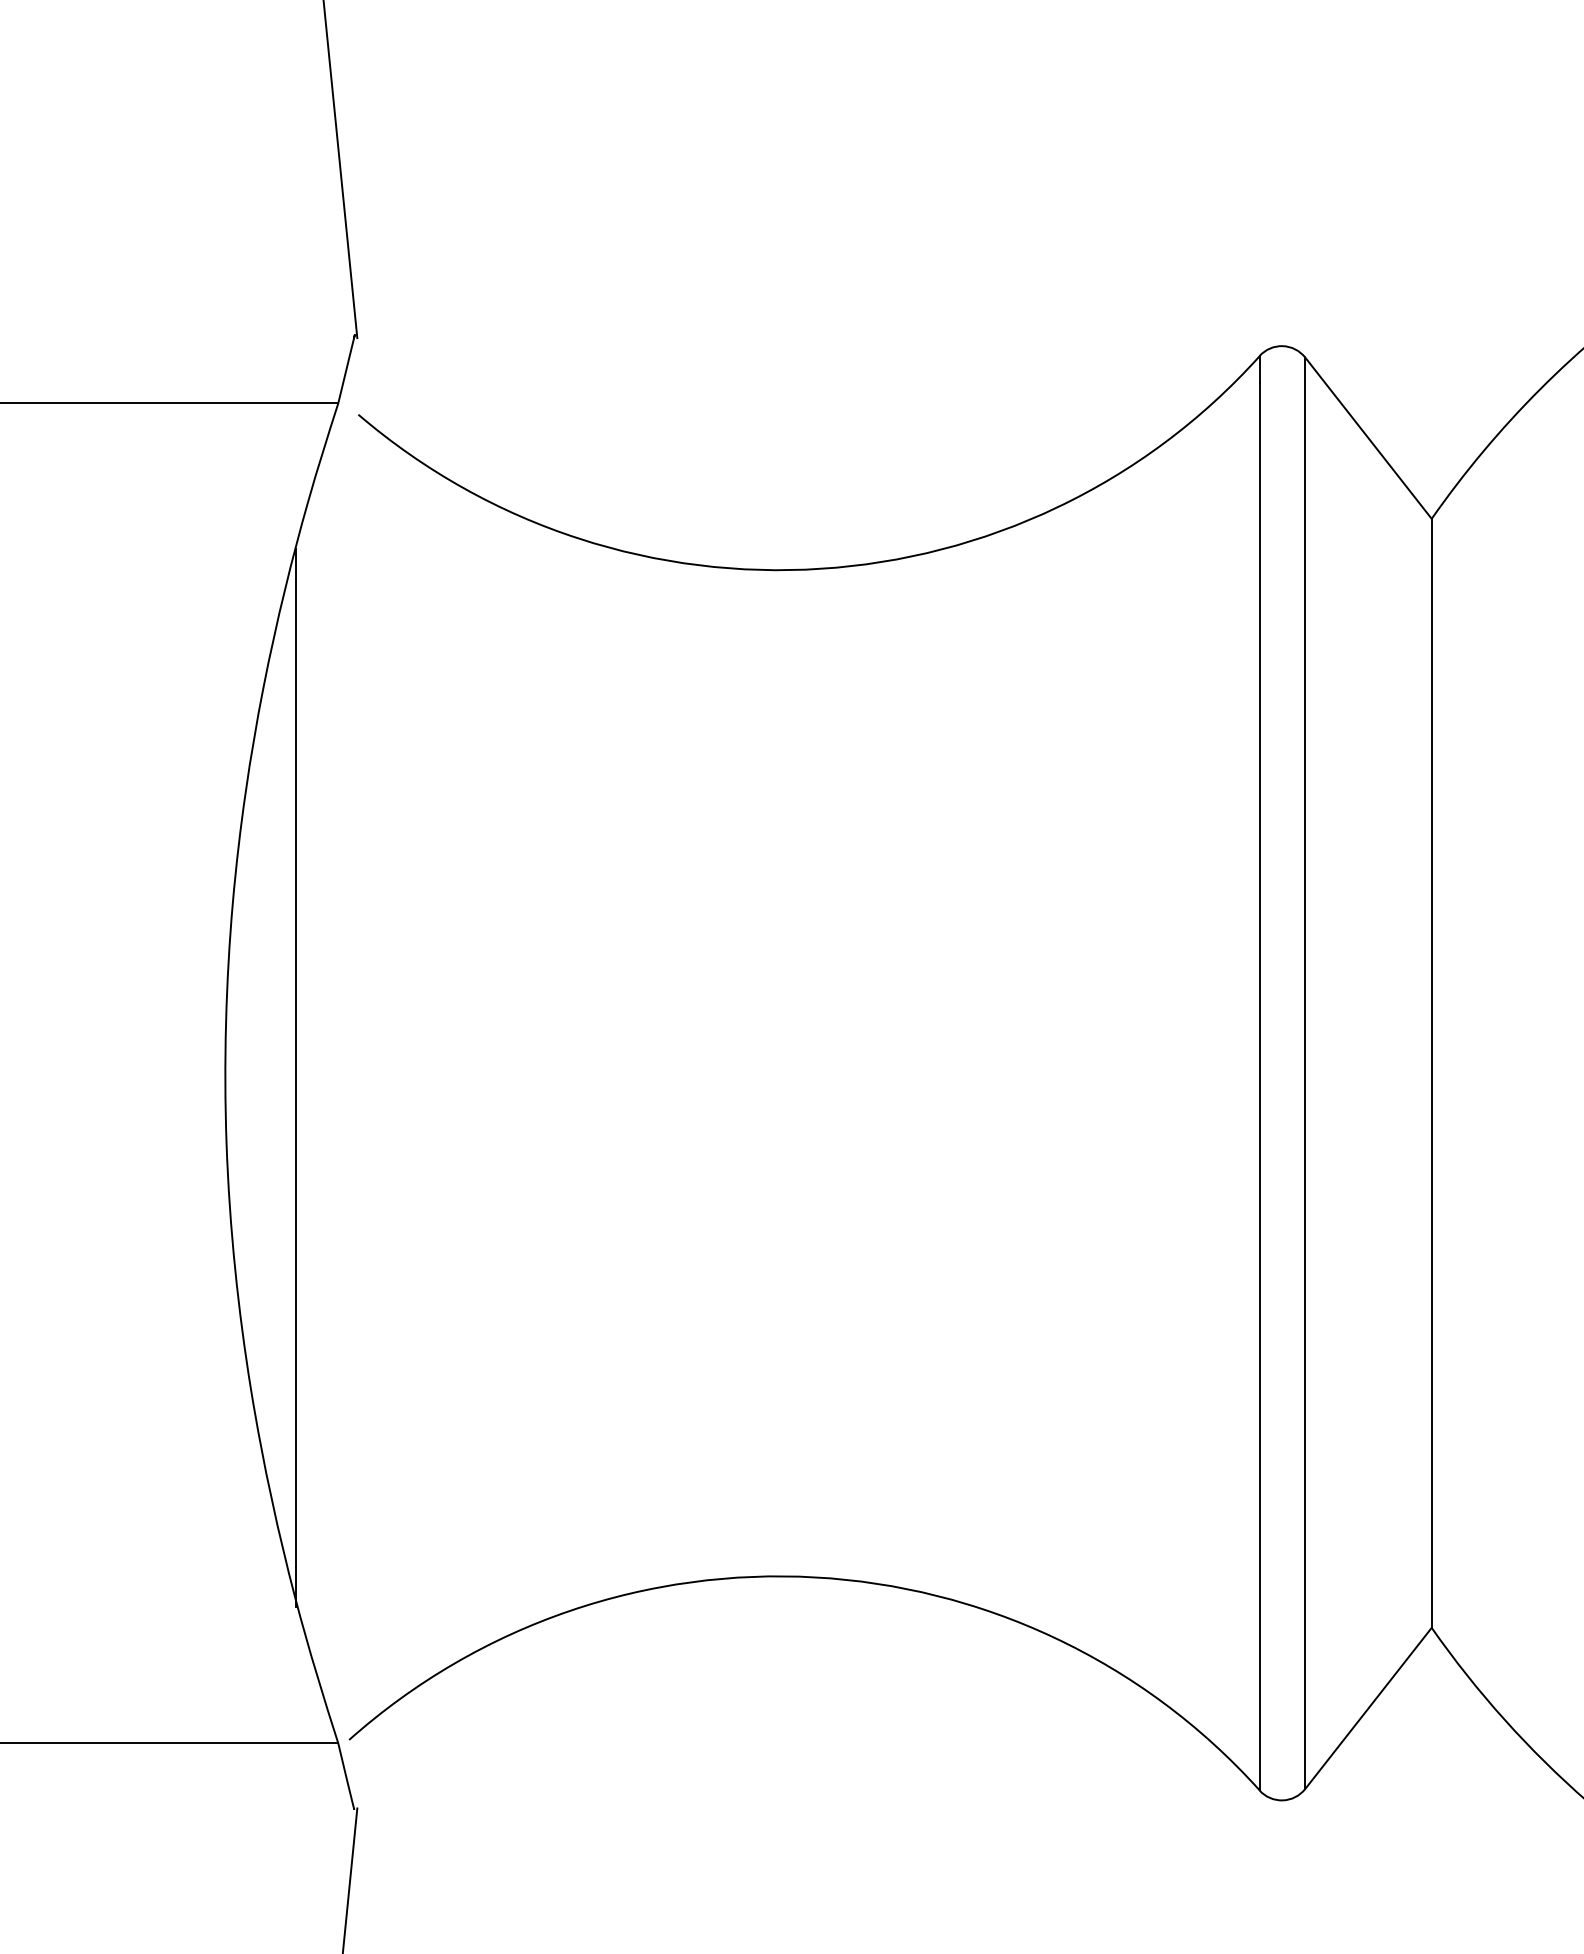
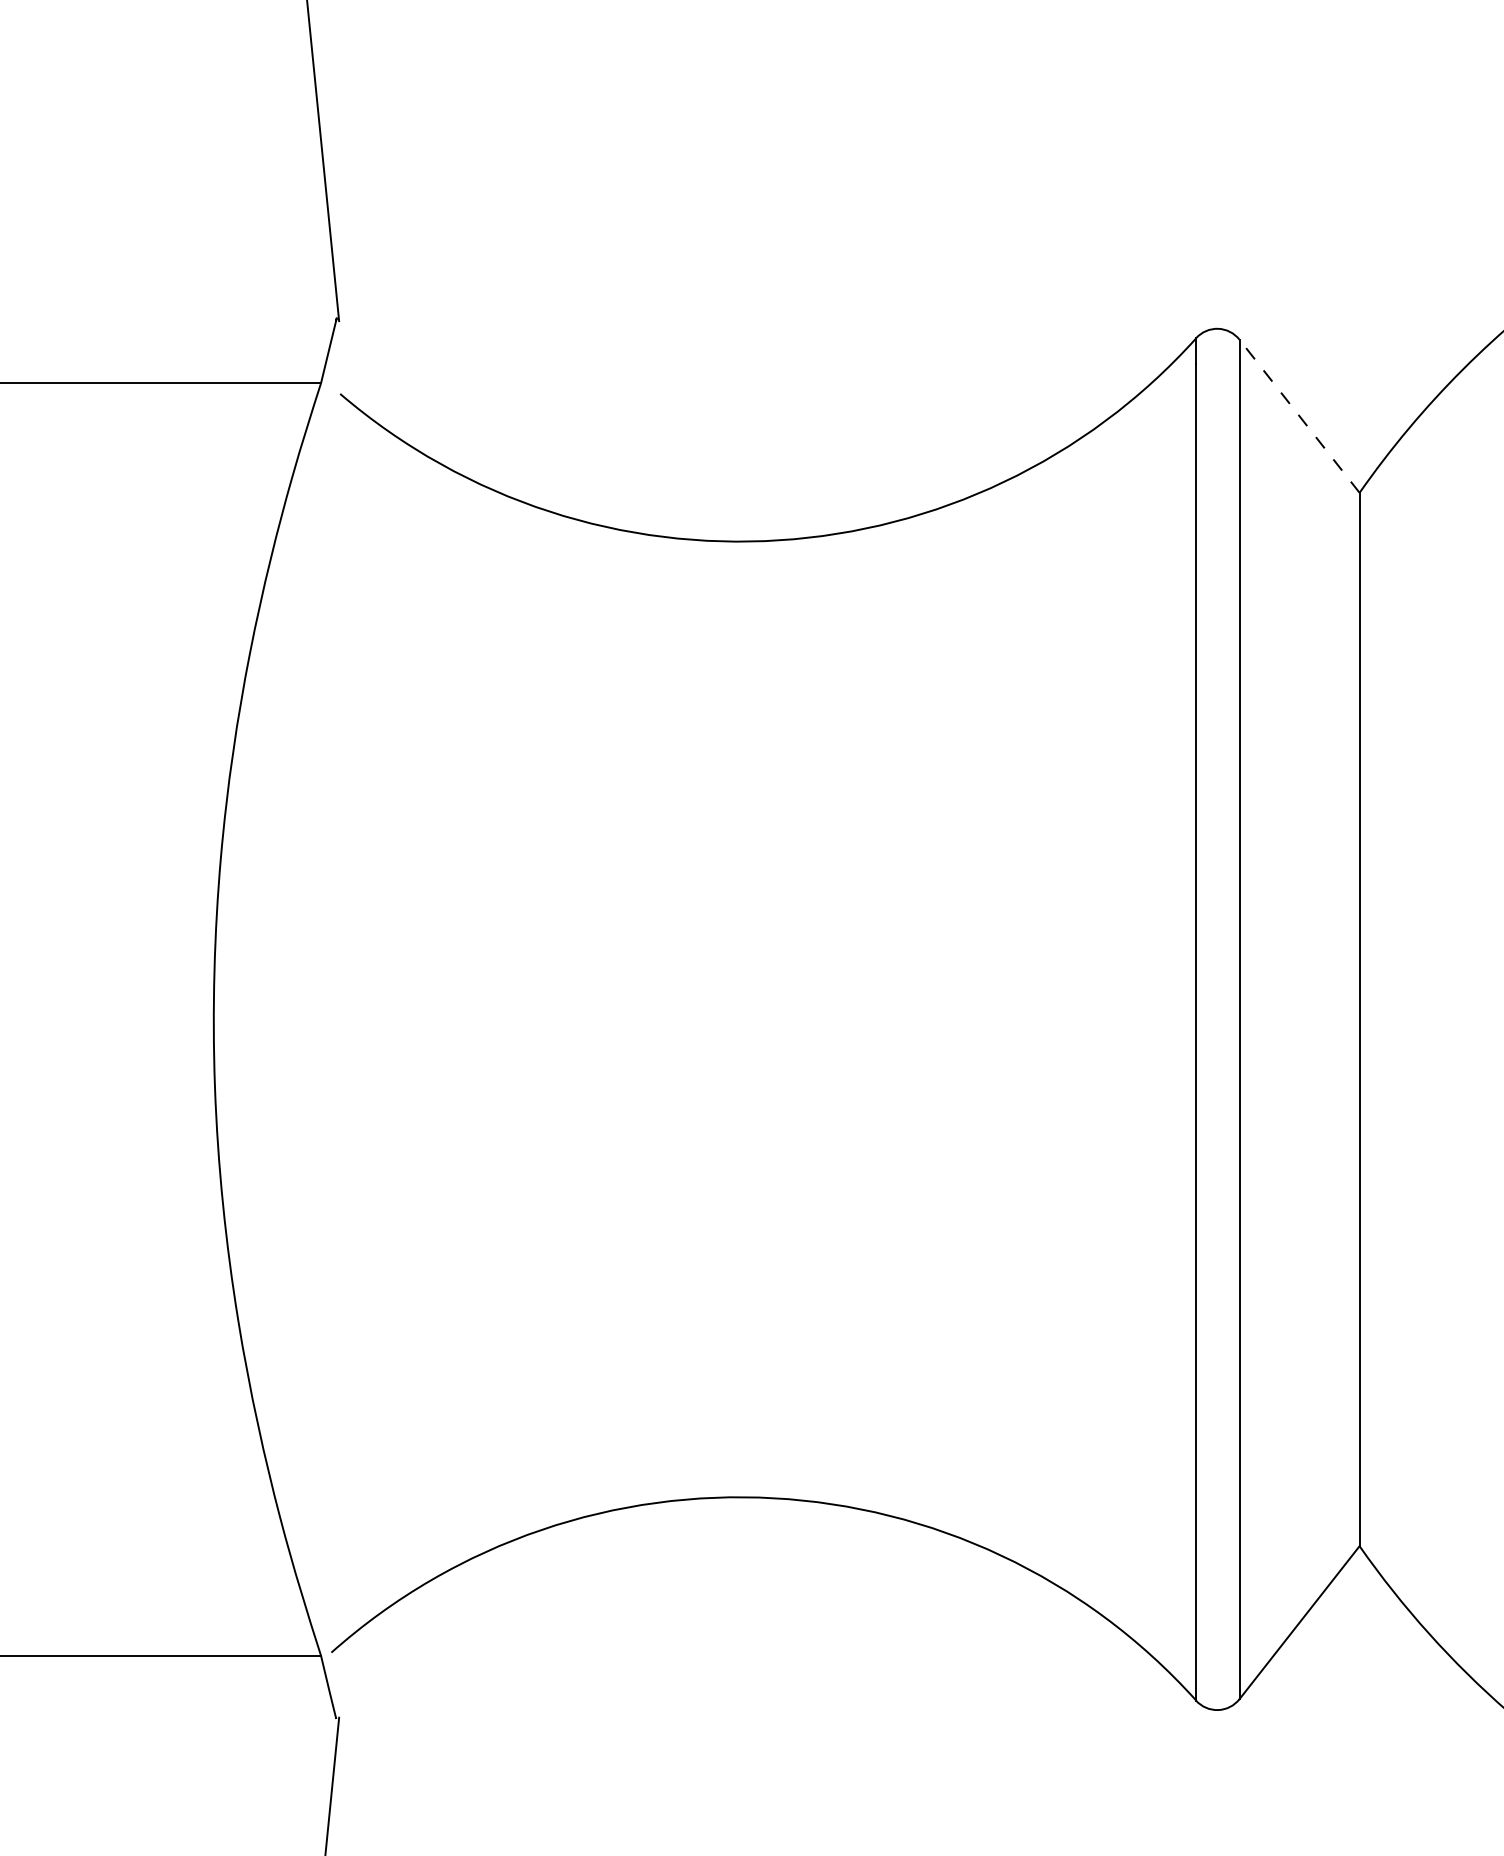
line: (1368, 437) -> (1299, 415), solid -> dashed
line: (296, 1078) -> (281, 1024), removed

